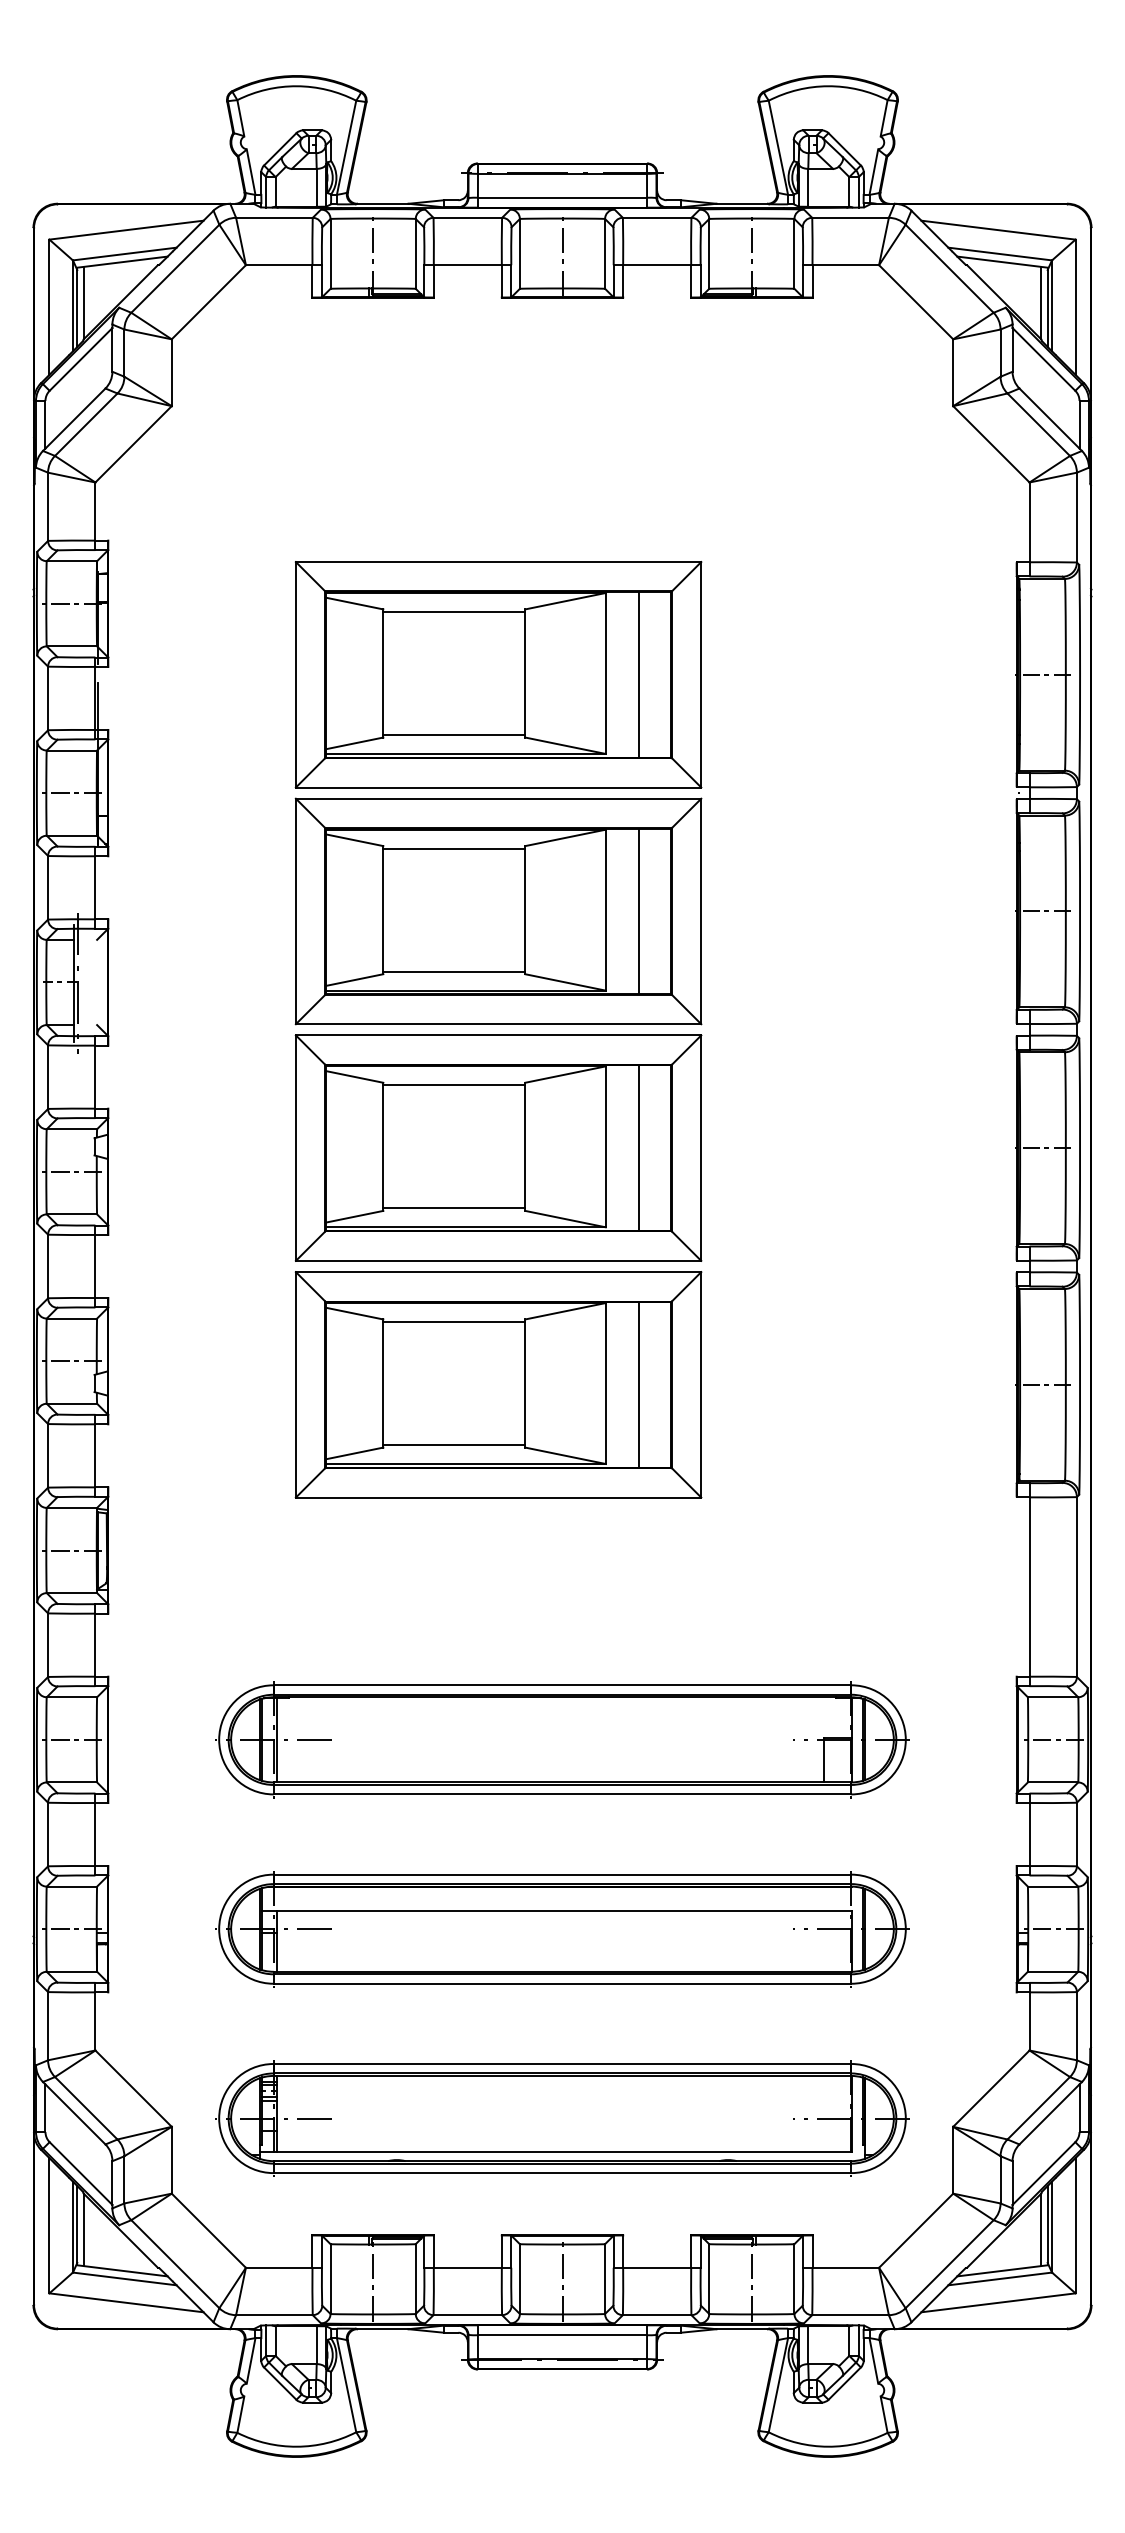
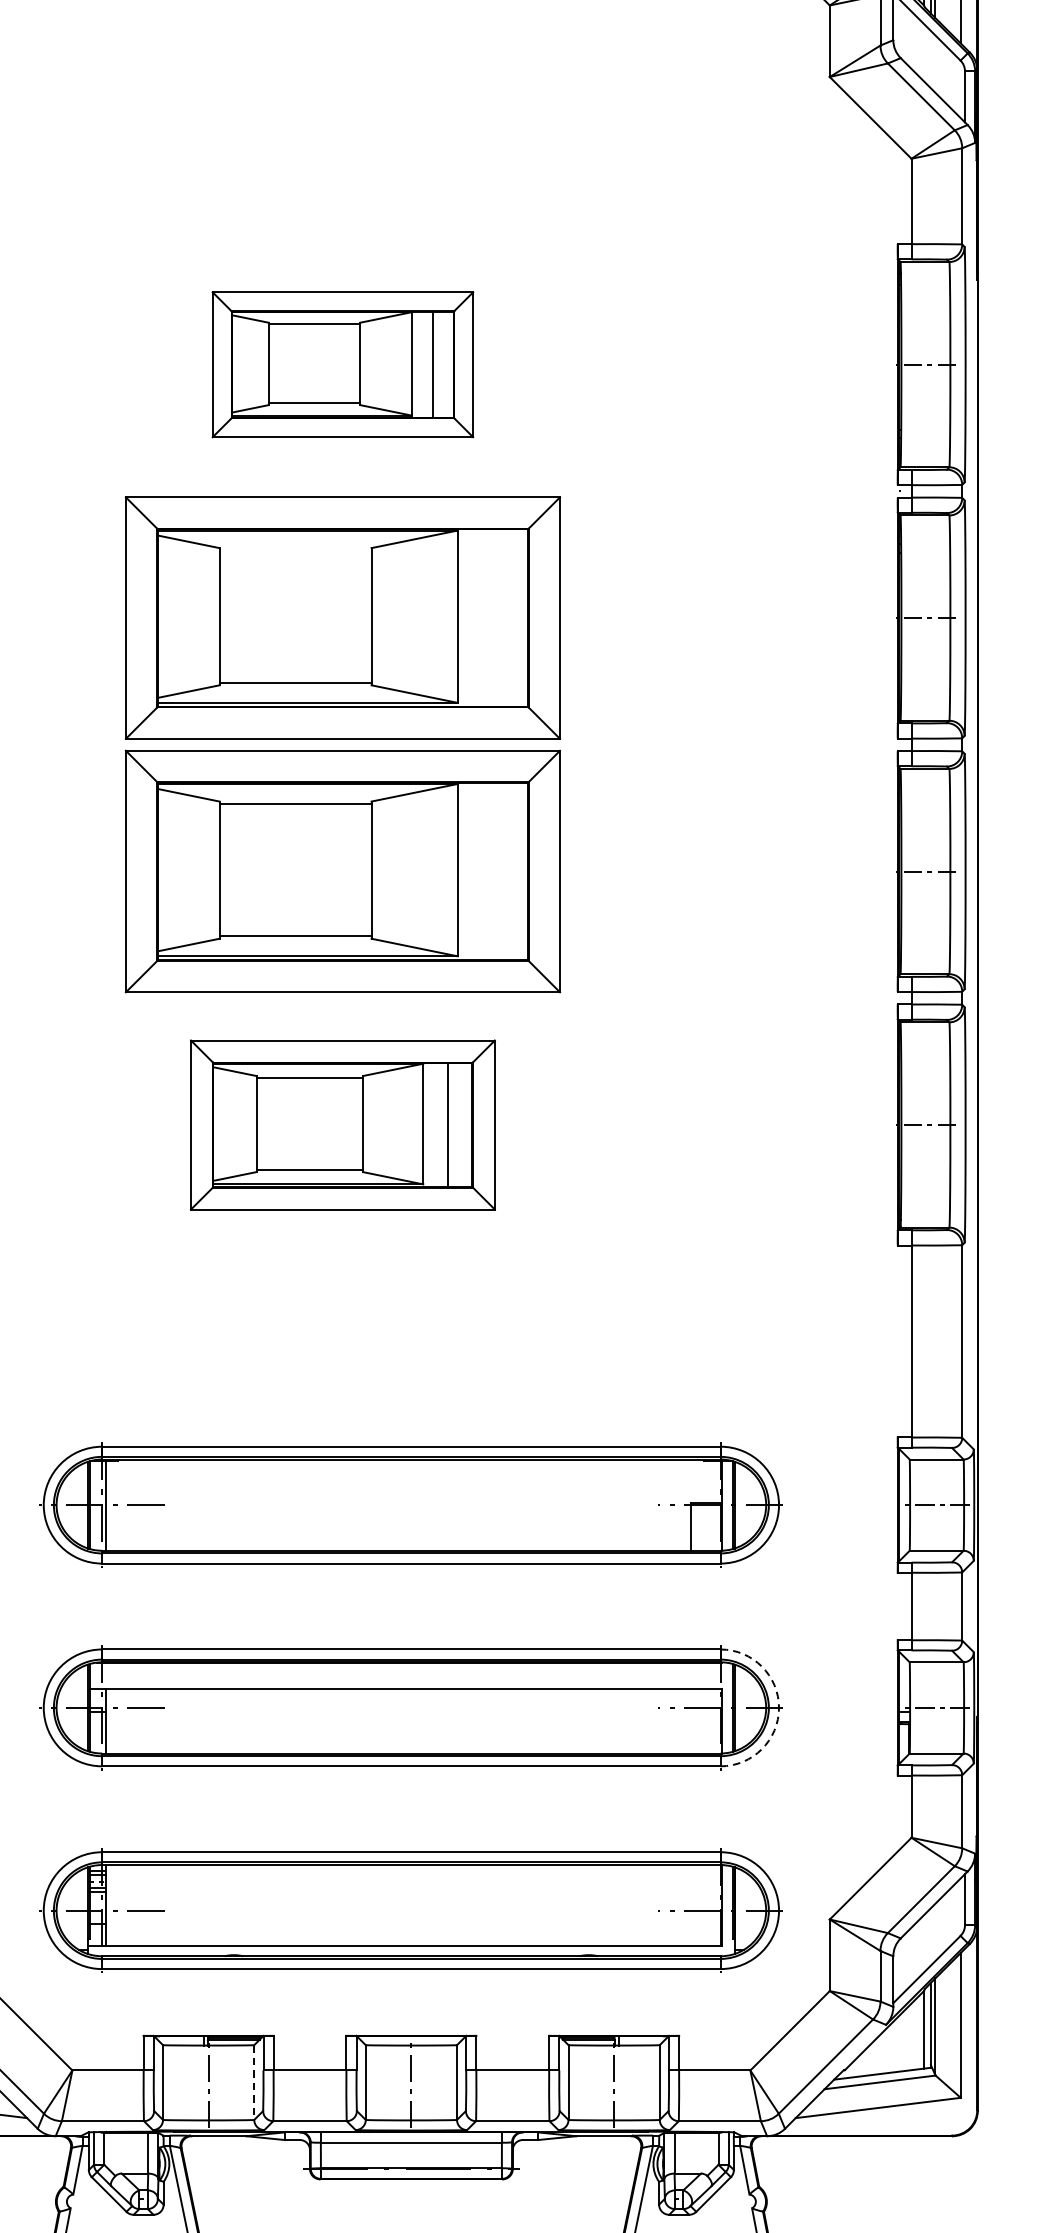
part: (498, 674) -> (342, 364), size x0.6
line: (454, 848) -> (295, 550), removed
line: (638, 911) -> (492, 618), removed
line: (638, 1147) -> (492, 870), removed
part: (498, 1384) -> (342, 1124), size x0.7
arc: (905, 1929) -> (778, 1708), solid -> dashed
line: (415, 2279) -> (253, 2083), solid -> dashed

